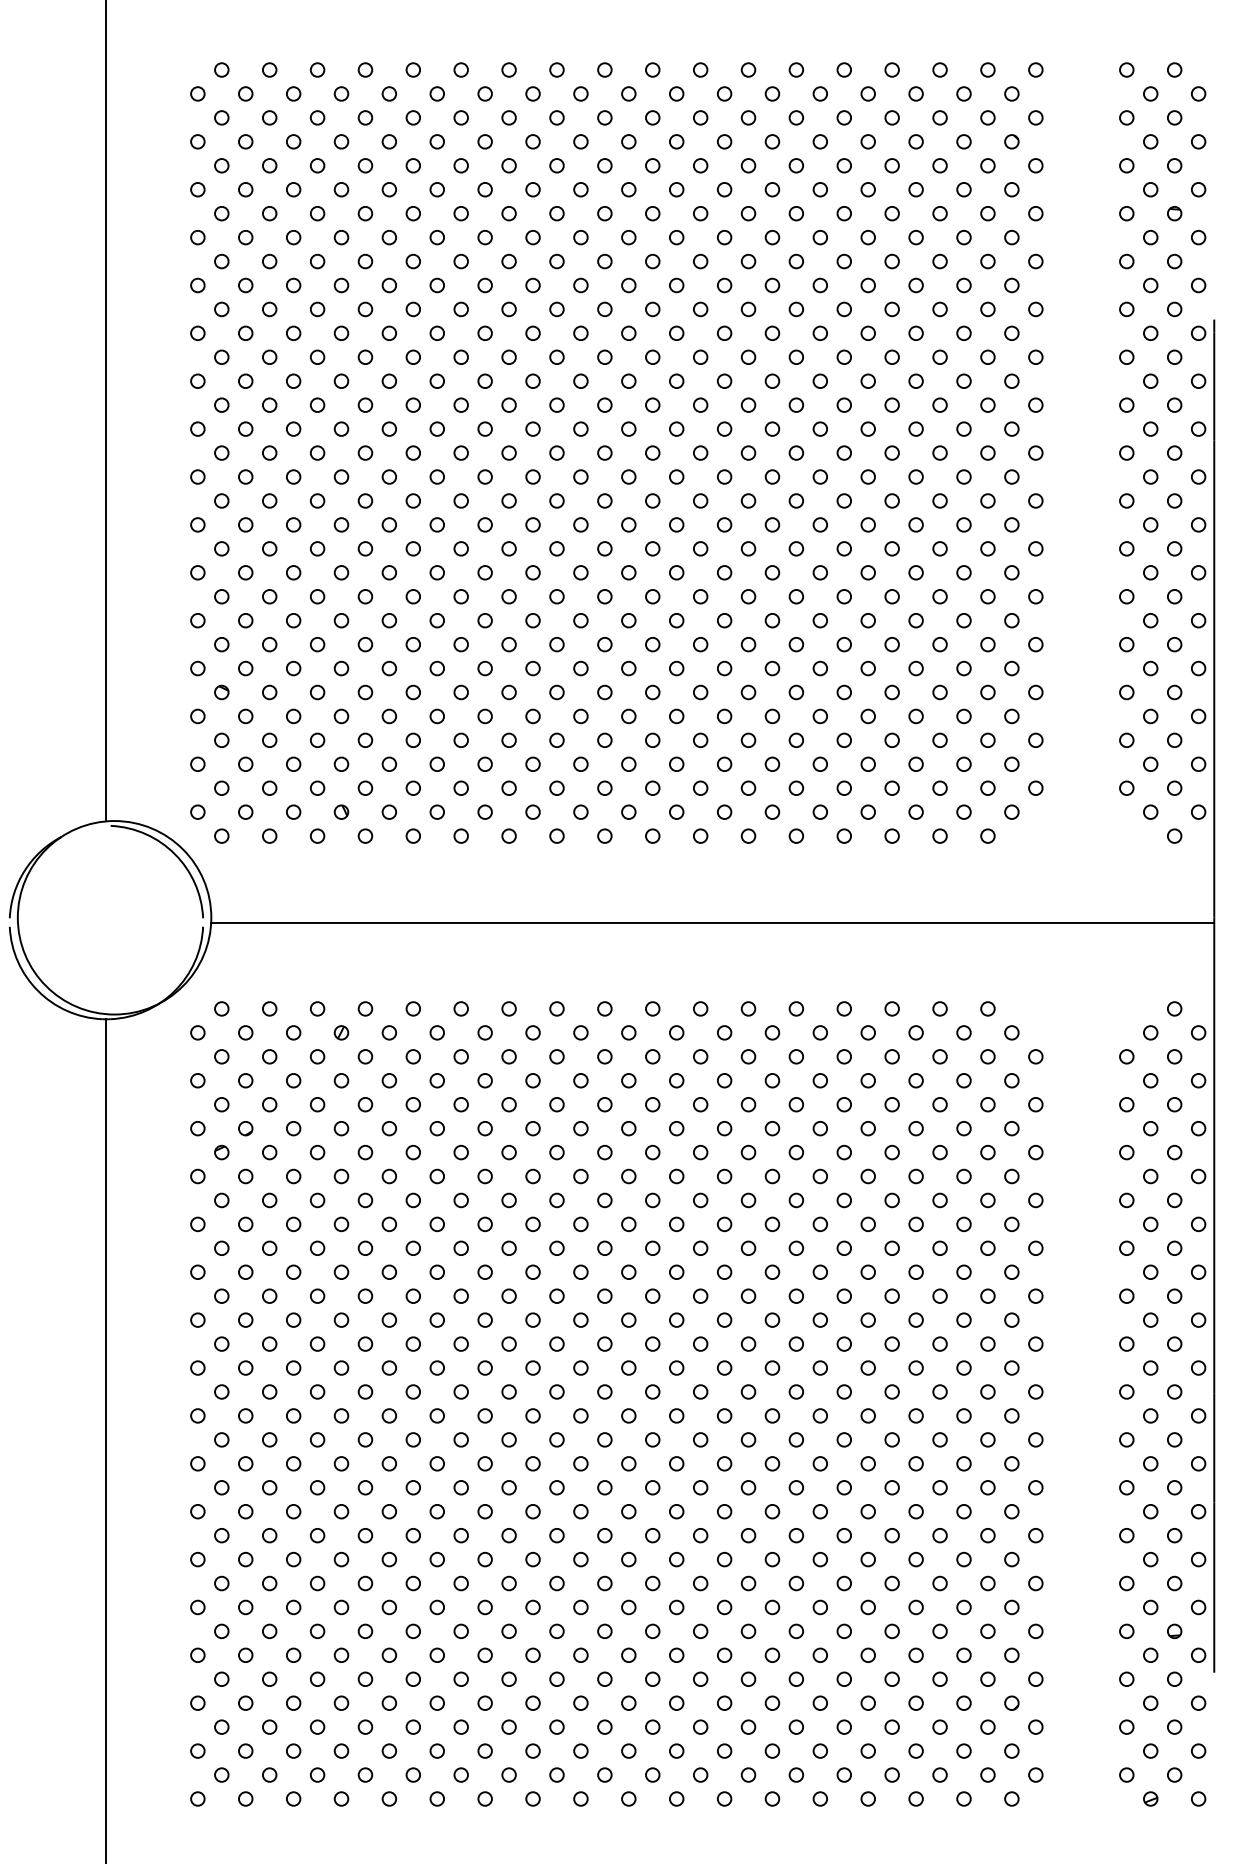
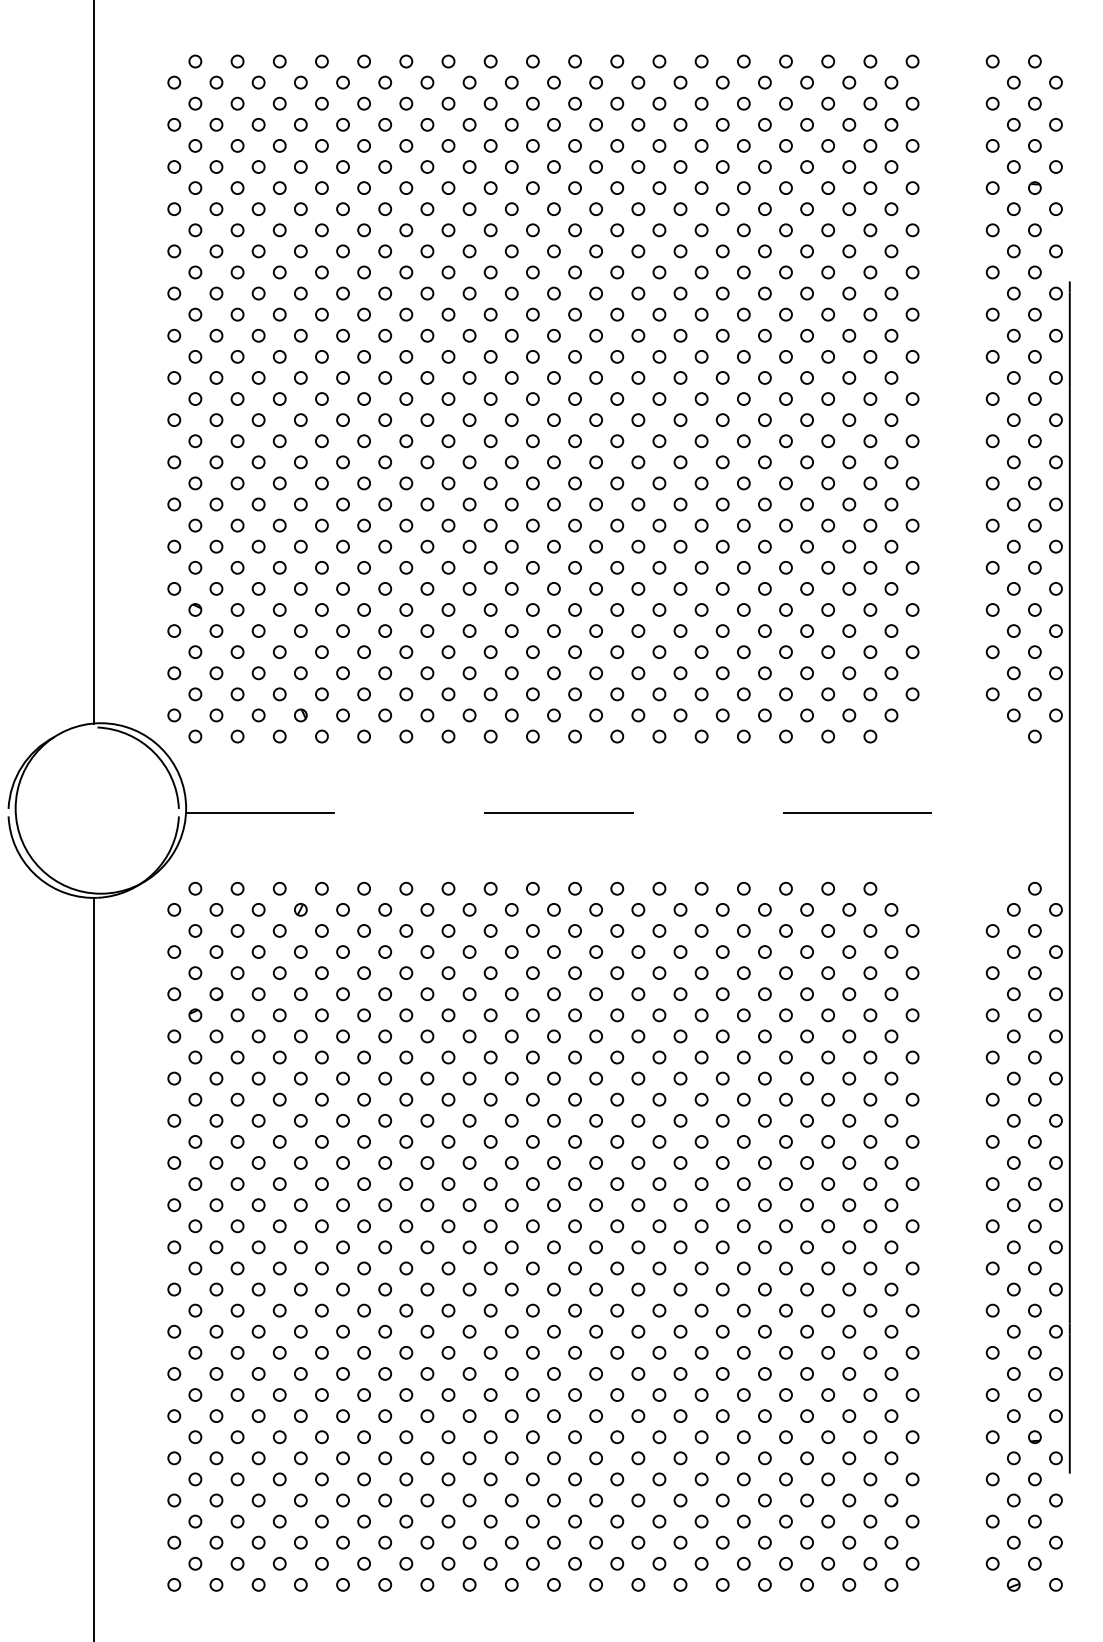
line: (712, 922) -> (627, 812), solid -> dashed

